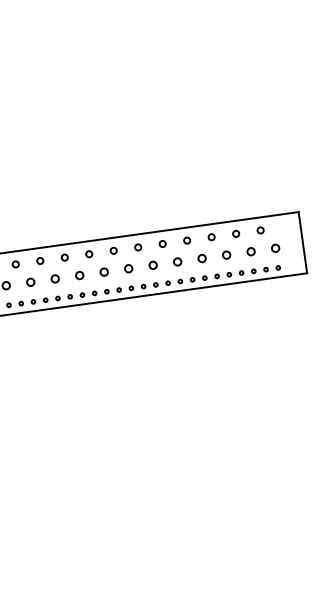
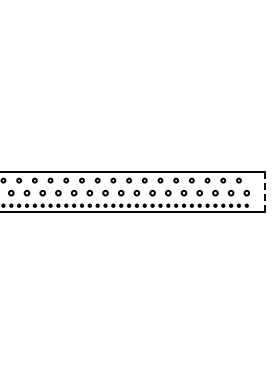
line: (303, 243) -> (264, 192), solid -> dashed

